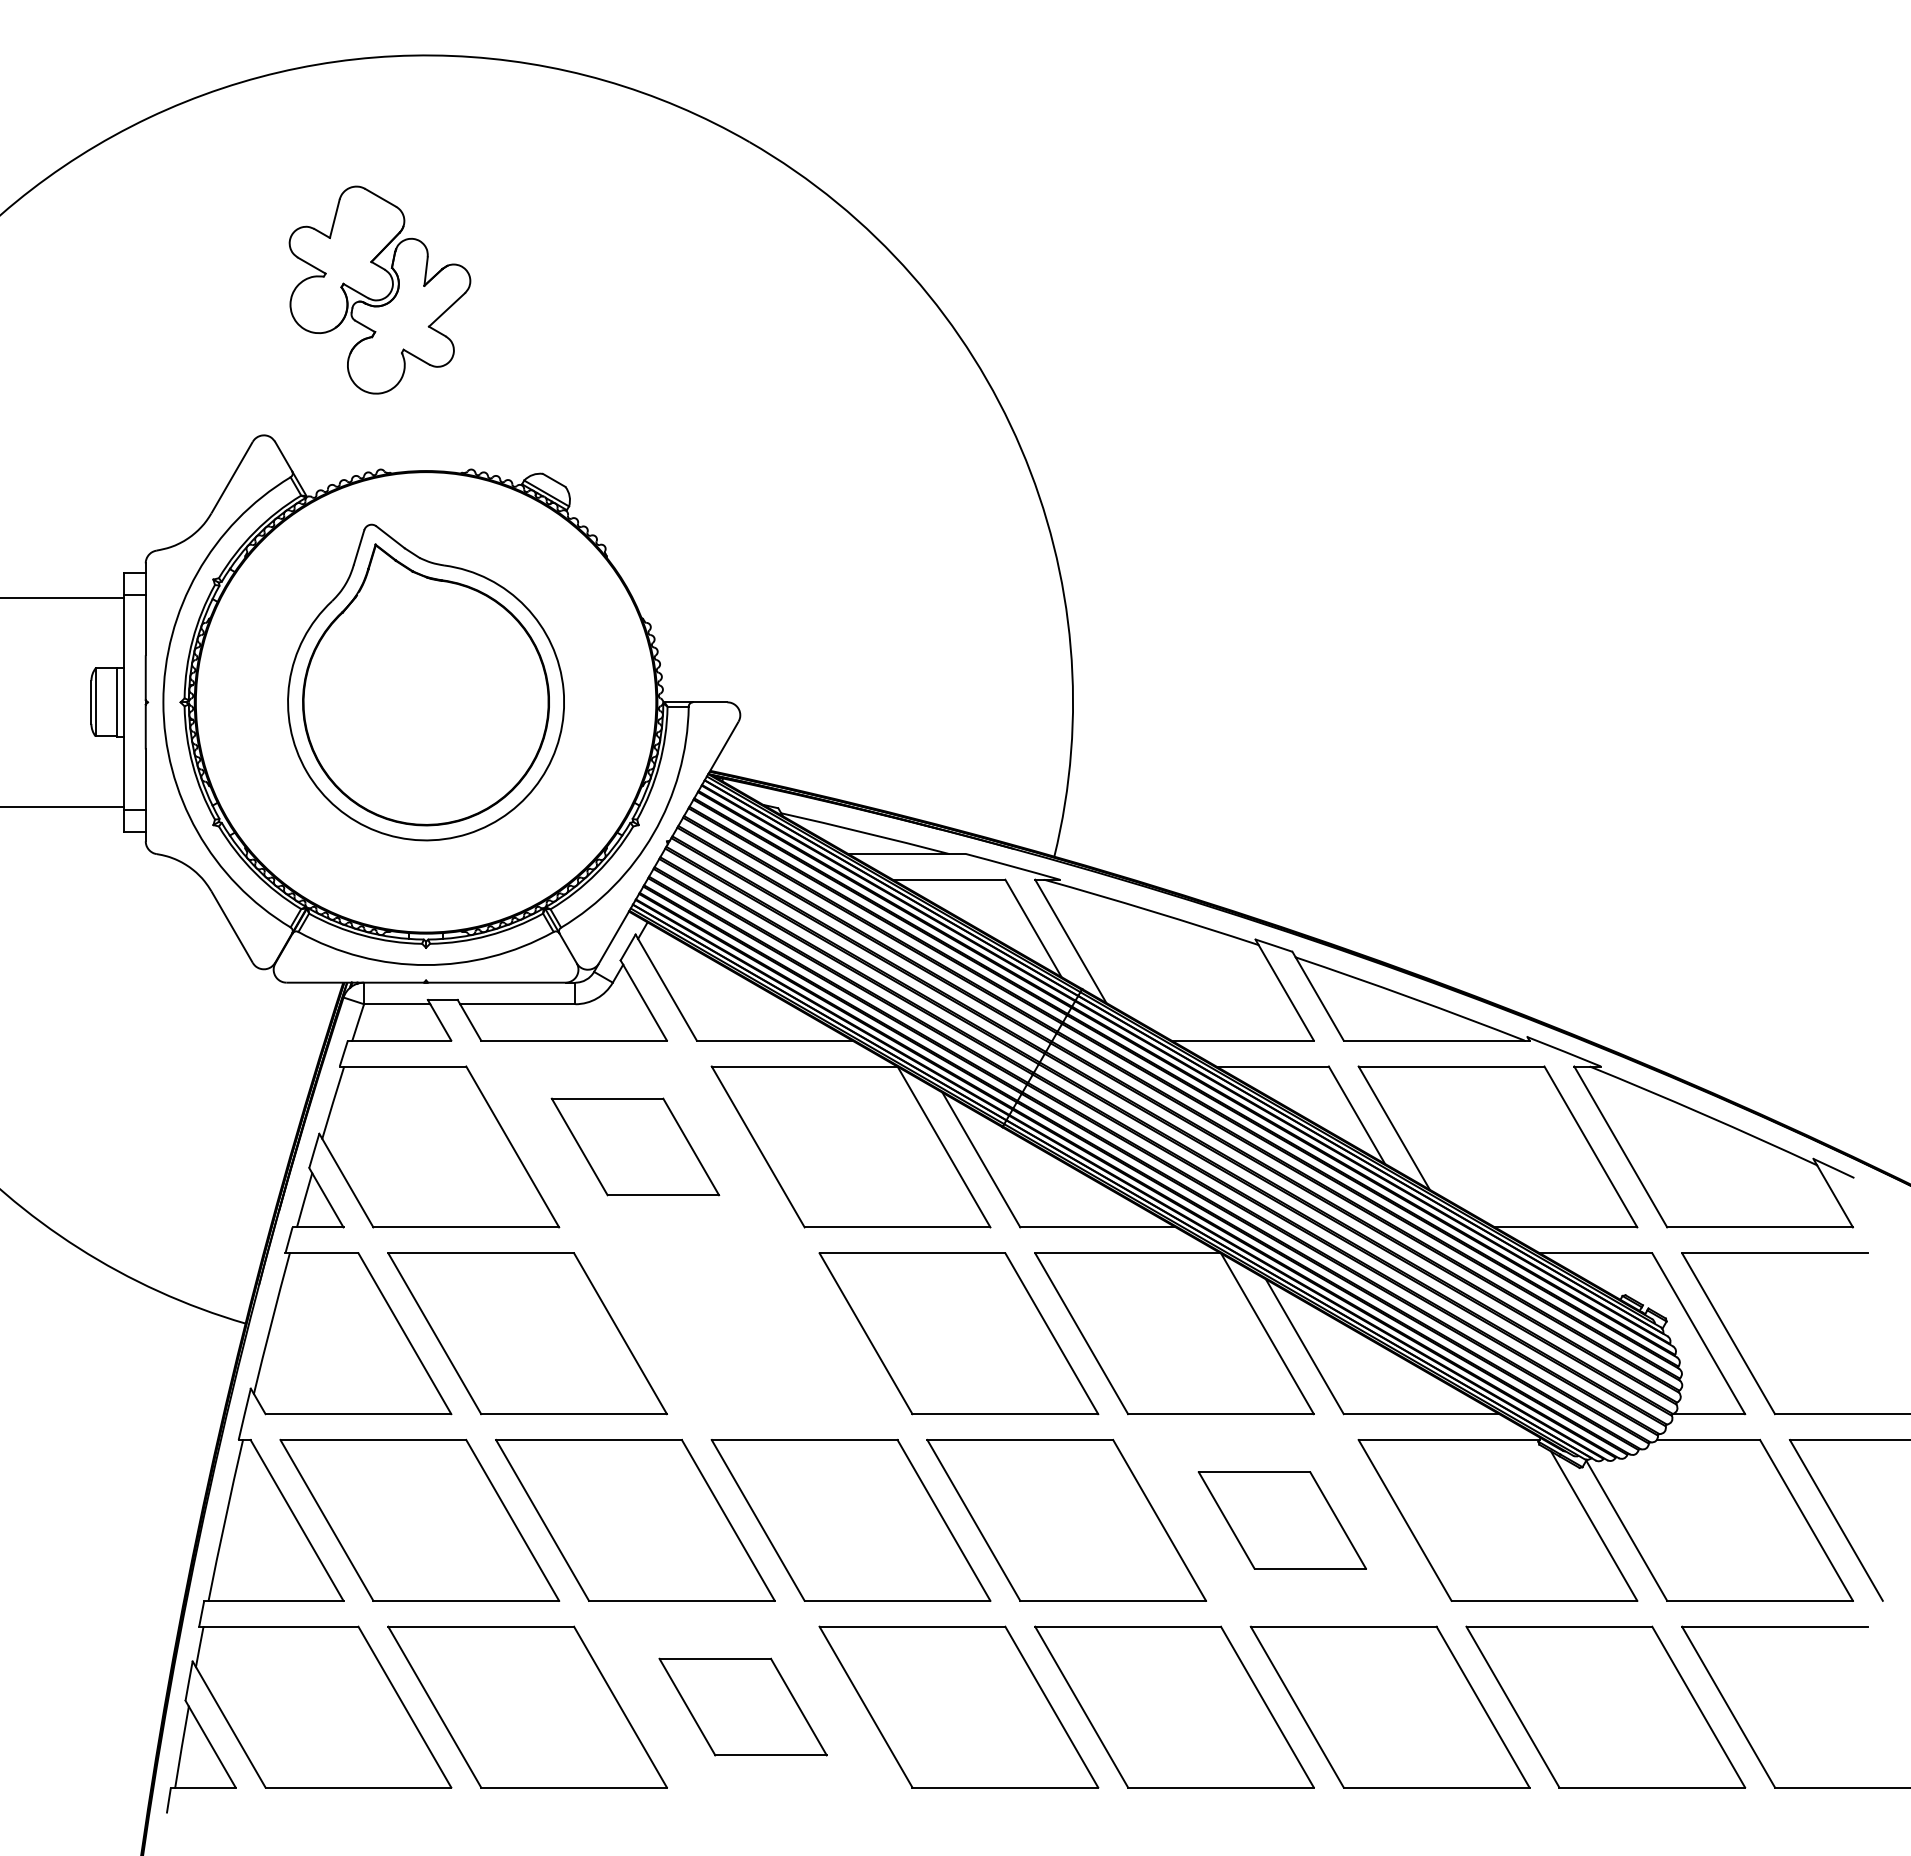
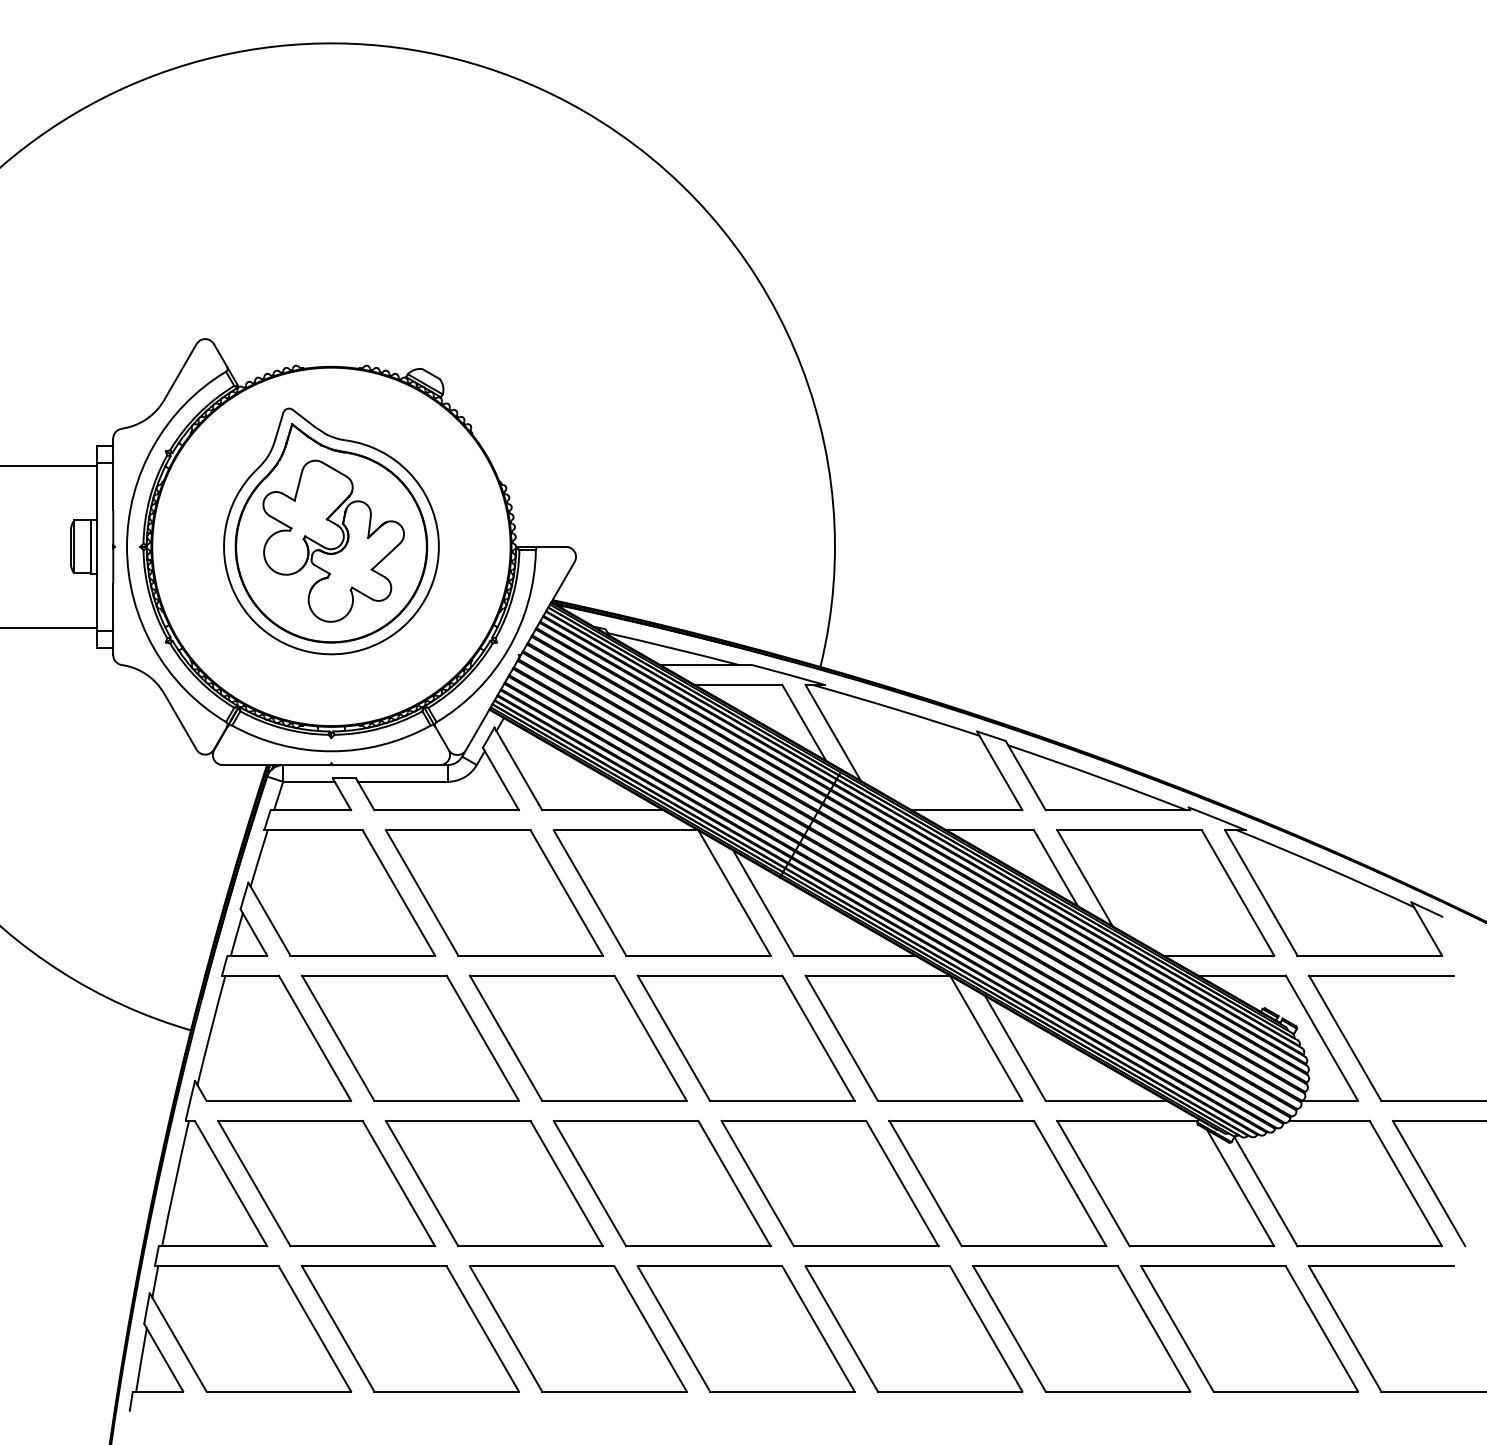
part: (379, 289) -> (333, 540), moved
part: (635, 1146) -> (494, 892), size x1.67
part: (743, 1333) -> (578, 1038), added
part: (1282, 1520) -> (998, 1183), size x1.67
part: (742, 1706) -> (577, 1328), size x1.67

